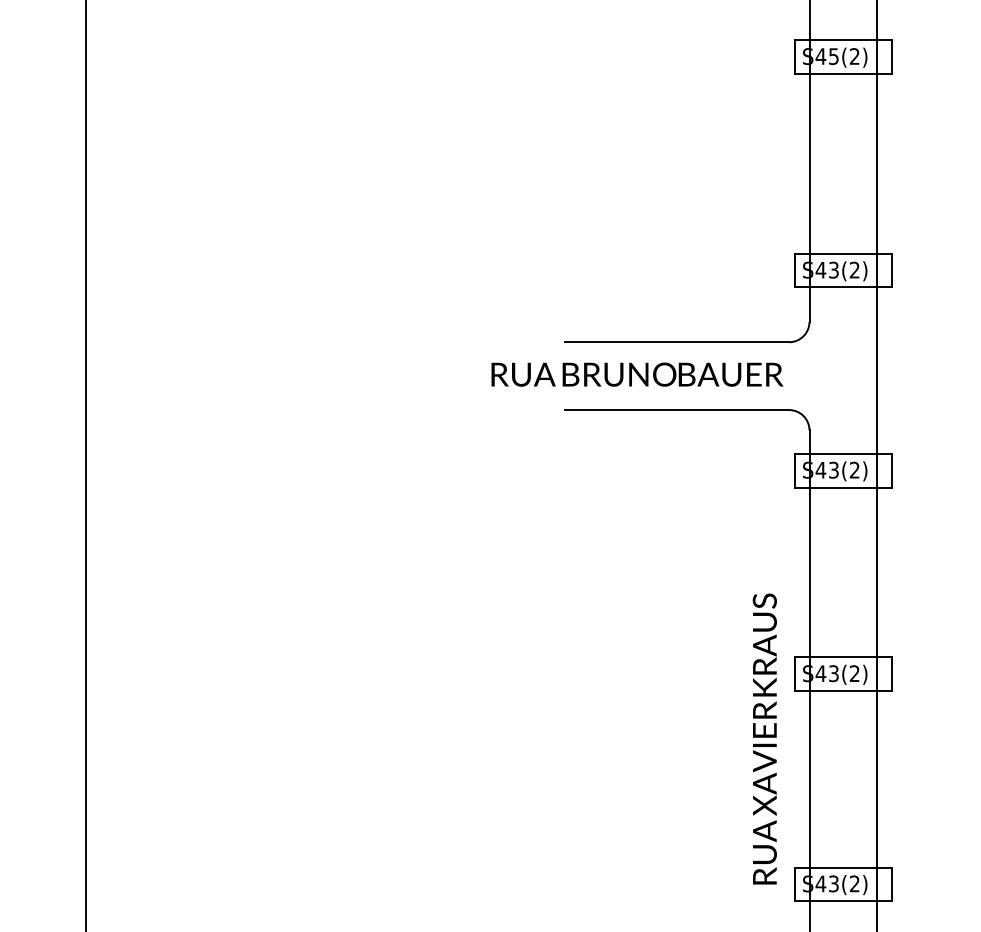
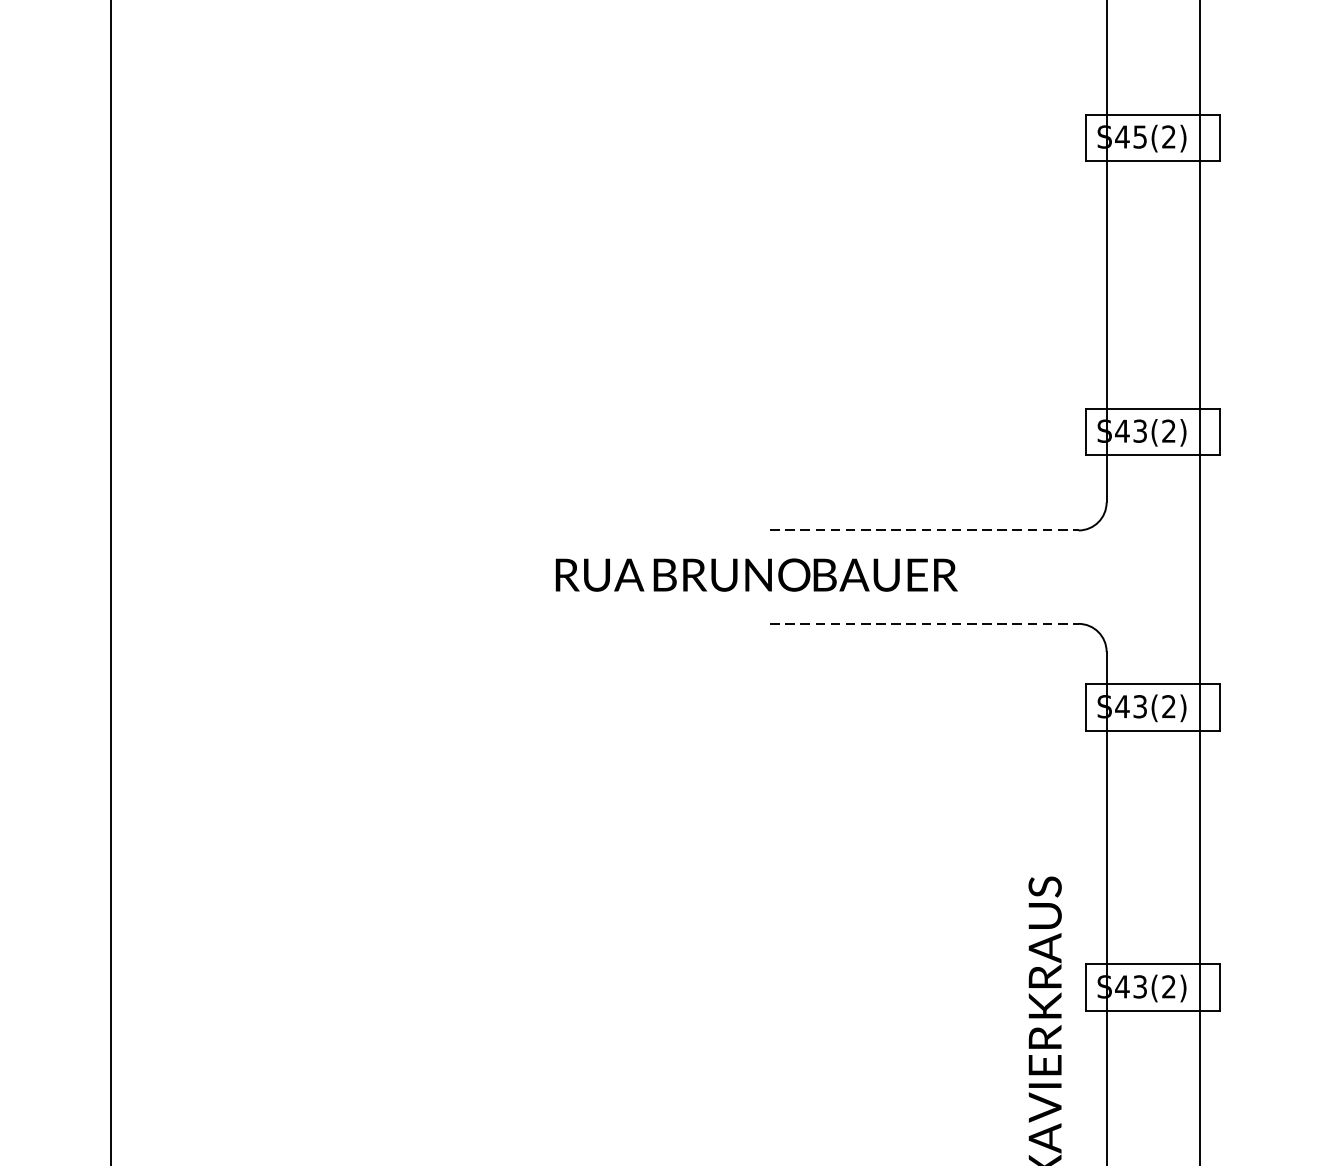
line: (677, 342) -> (924, 530), solid -> dashed
text: (637, 374) -> (756, 574), moved
line: (677, 410) -> (924, 624), solid -> dashed

